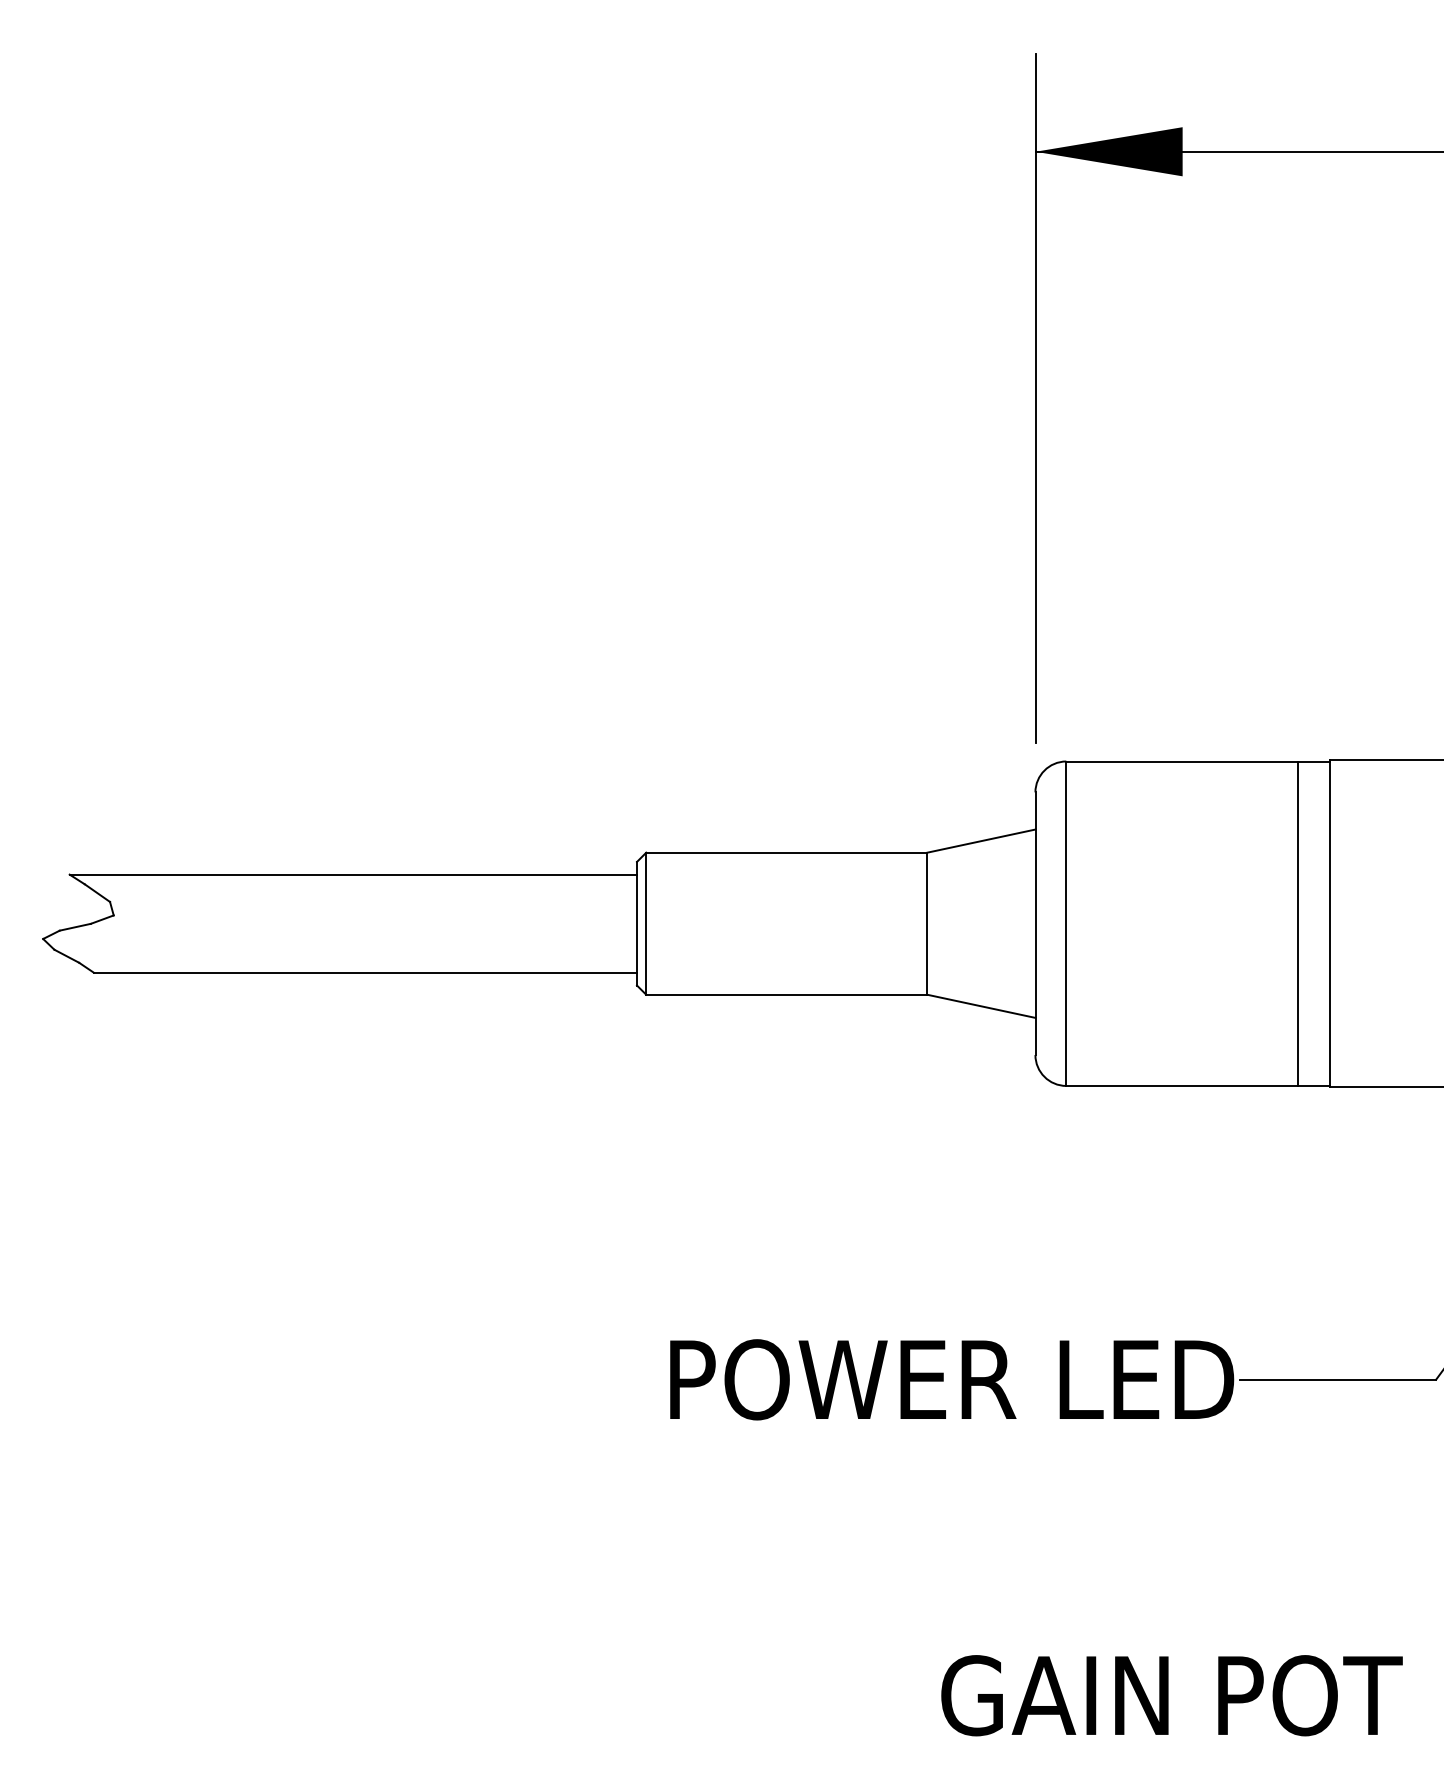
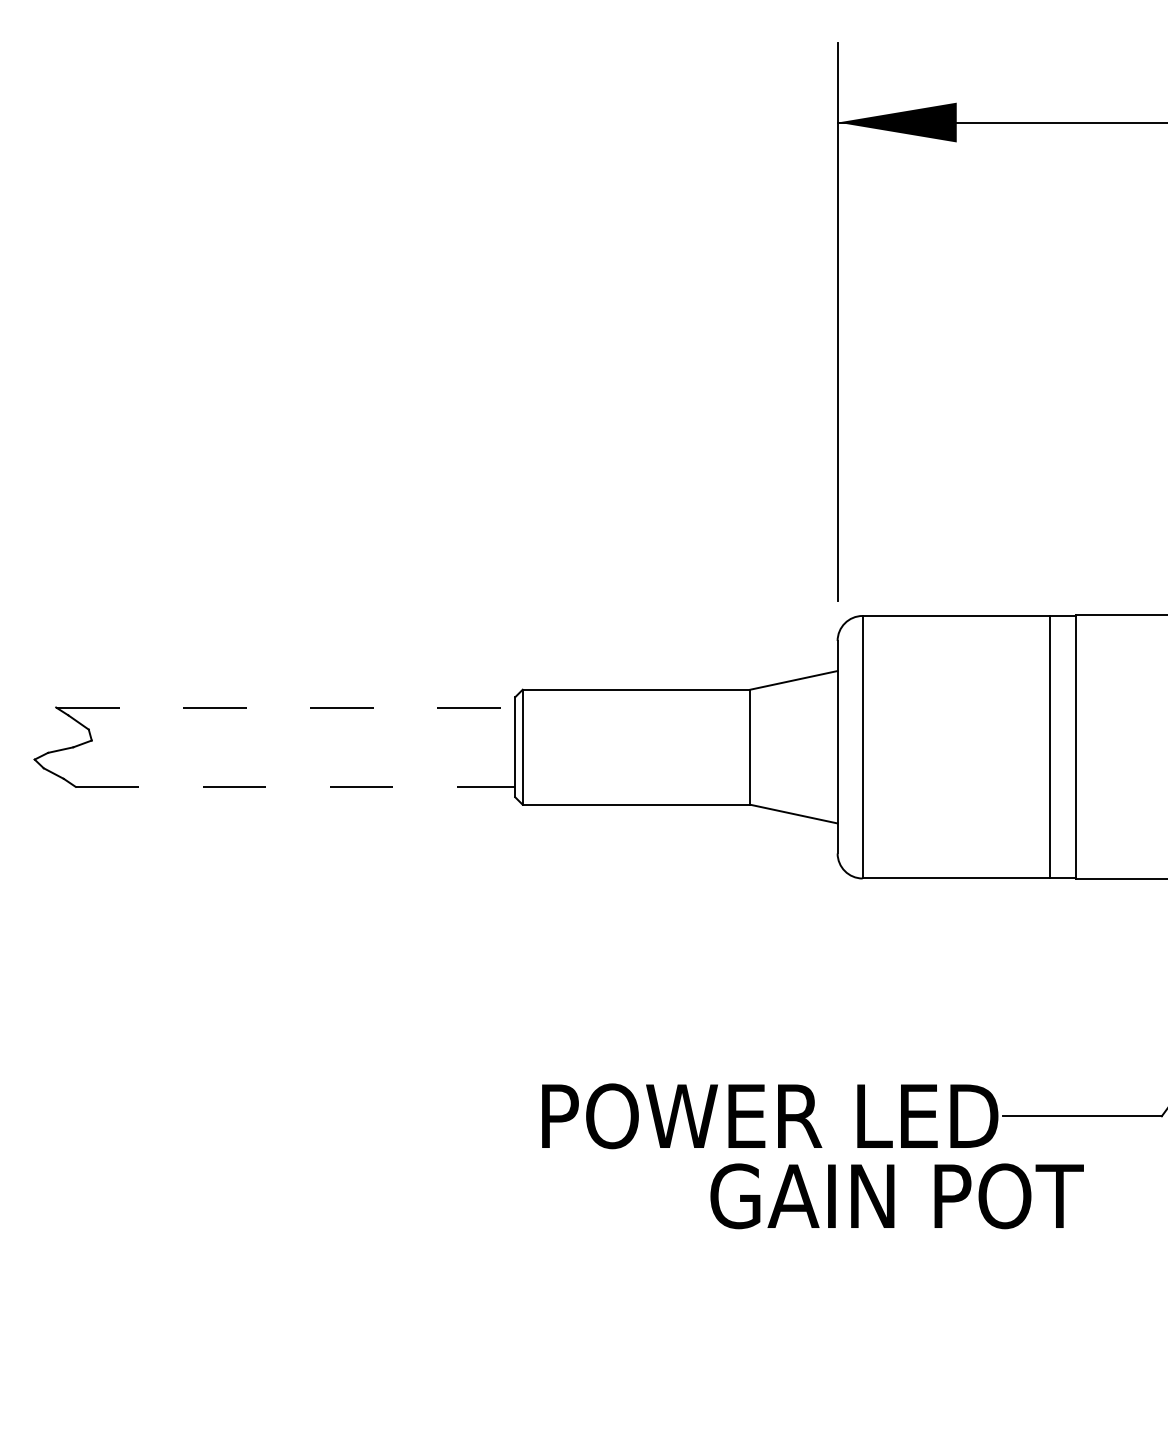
line: (353, 874) -> (285, 707), solid -> dashed
line: (365, 972) -> (295, 786), solid -> dashed
text: (1171, 1695) -> (896, 1196), moved

